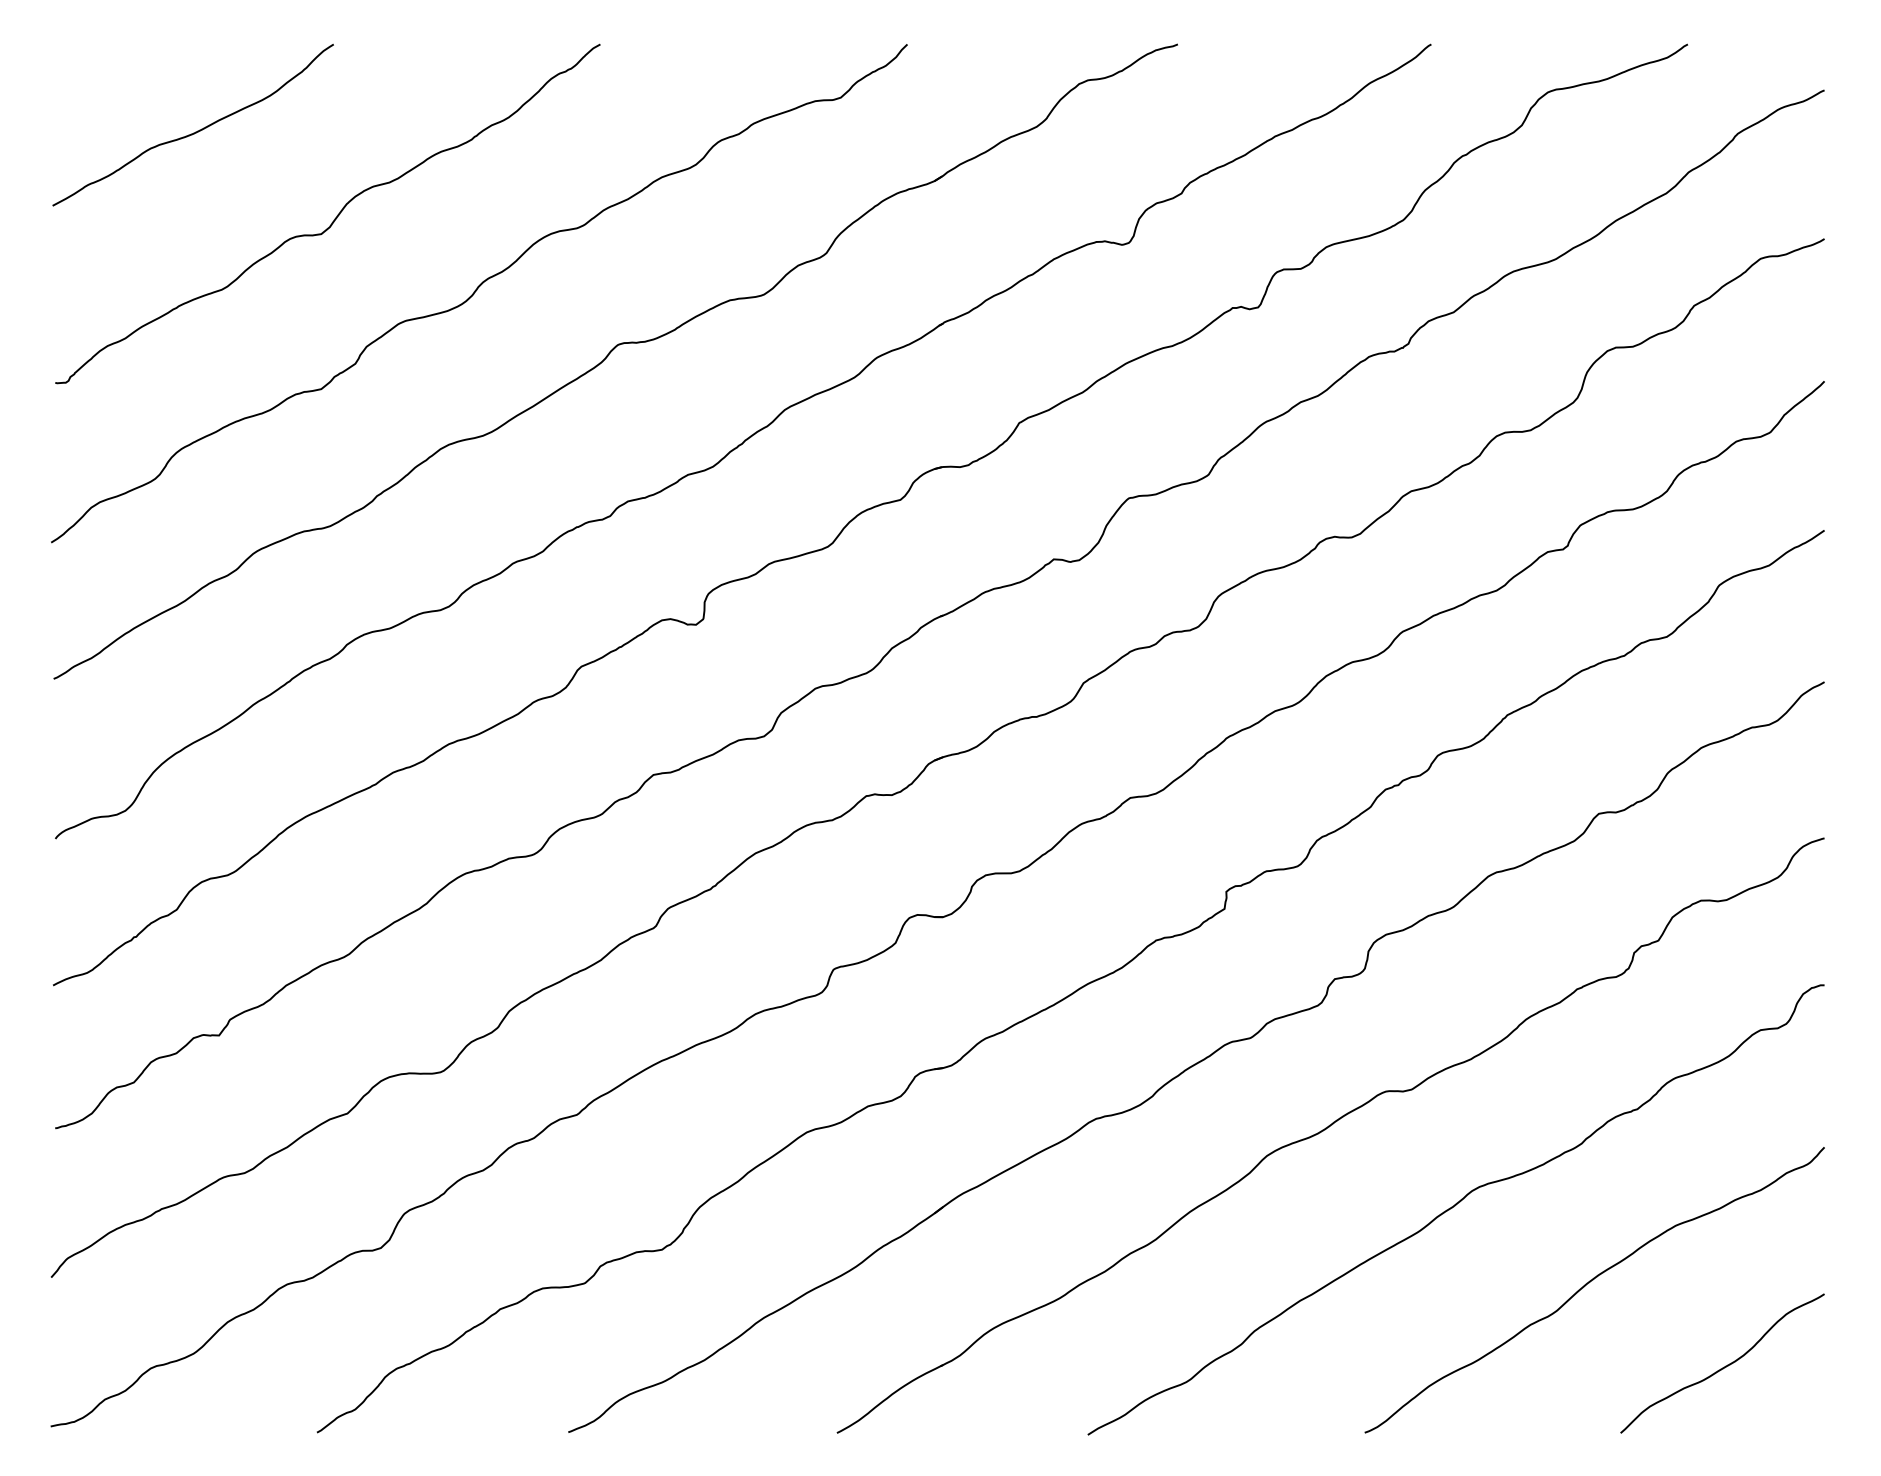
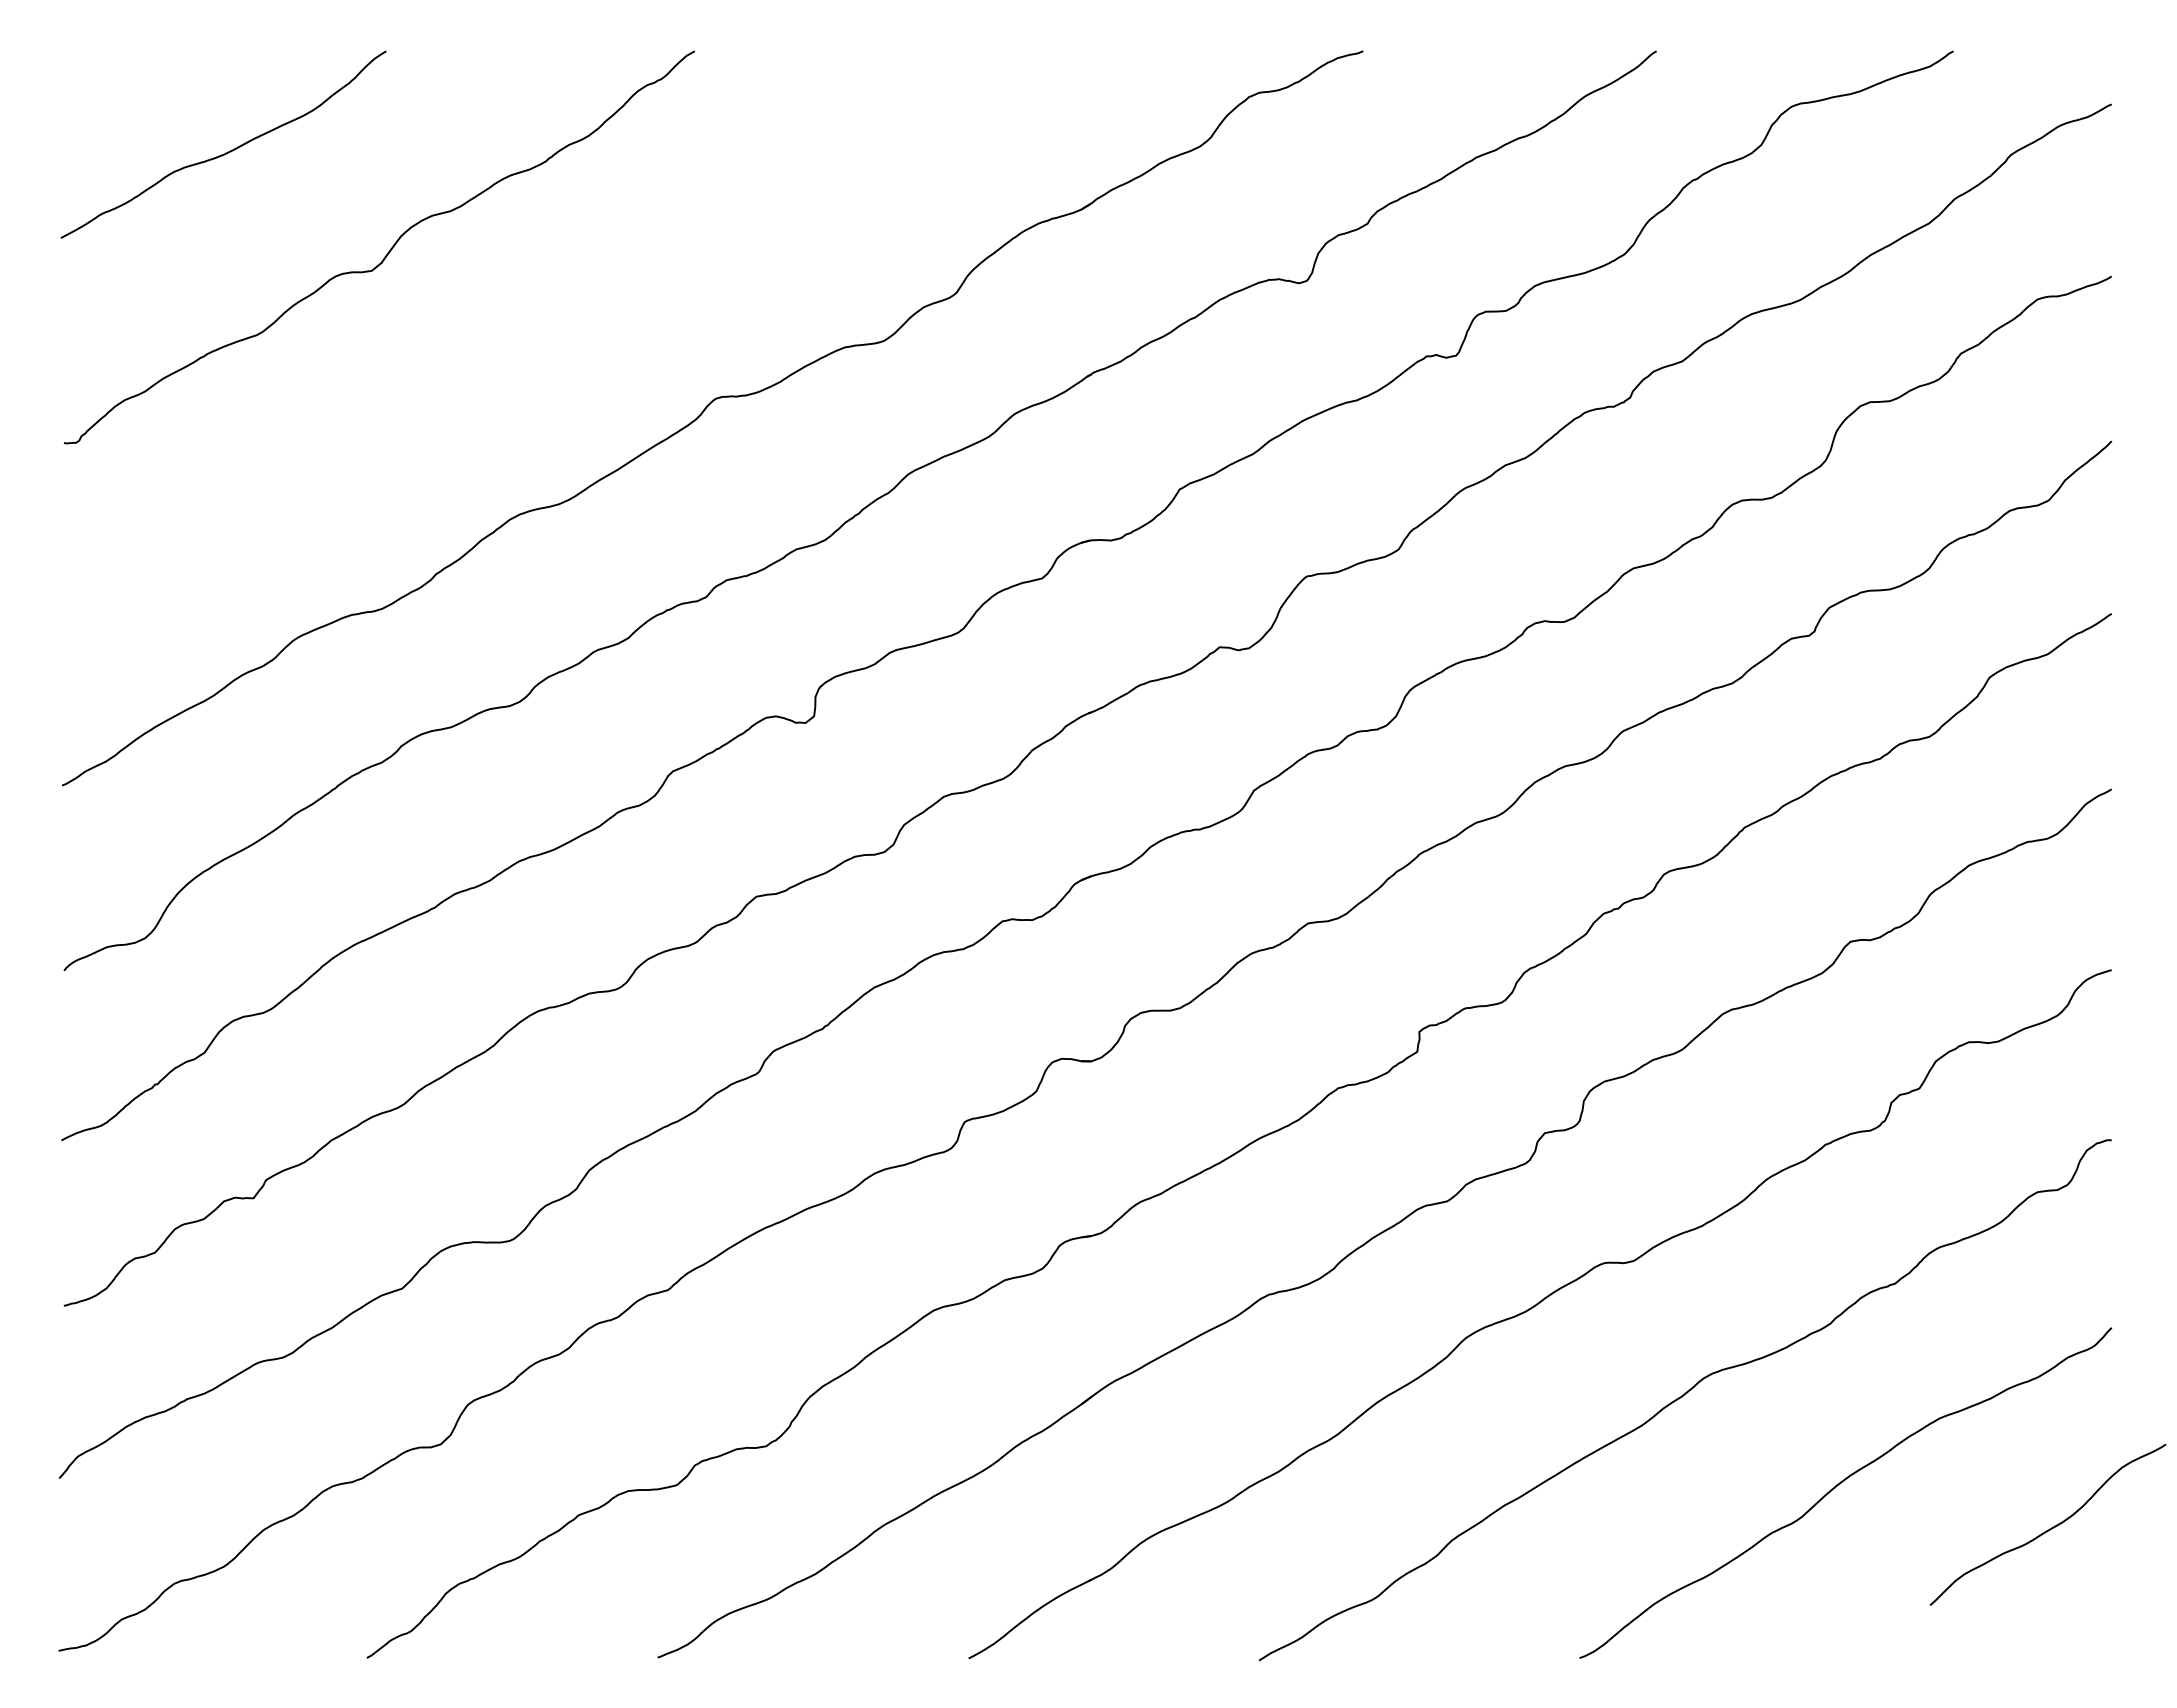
curve: (477, 290) -> (552, 336), removed
curve: (1725, 1365) -> (2051, 1527), moved

